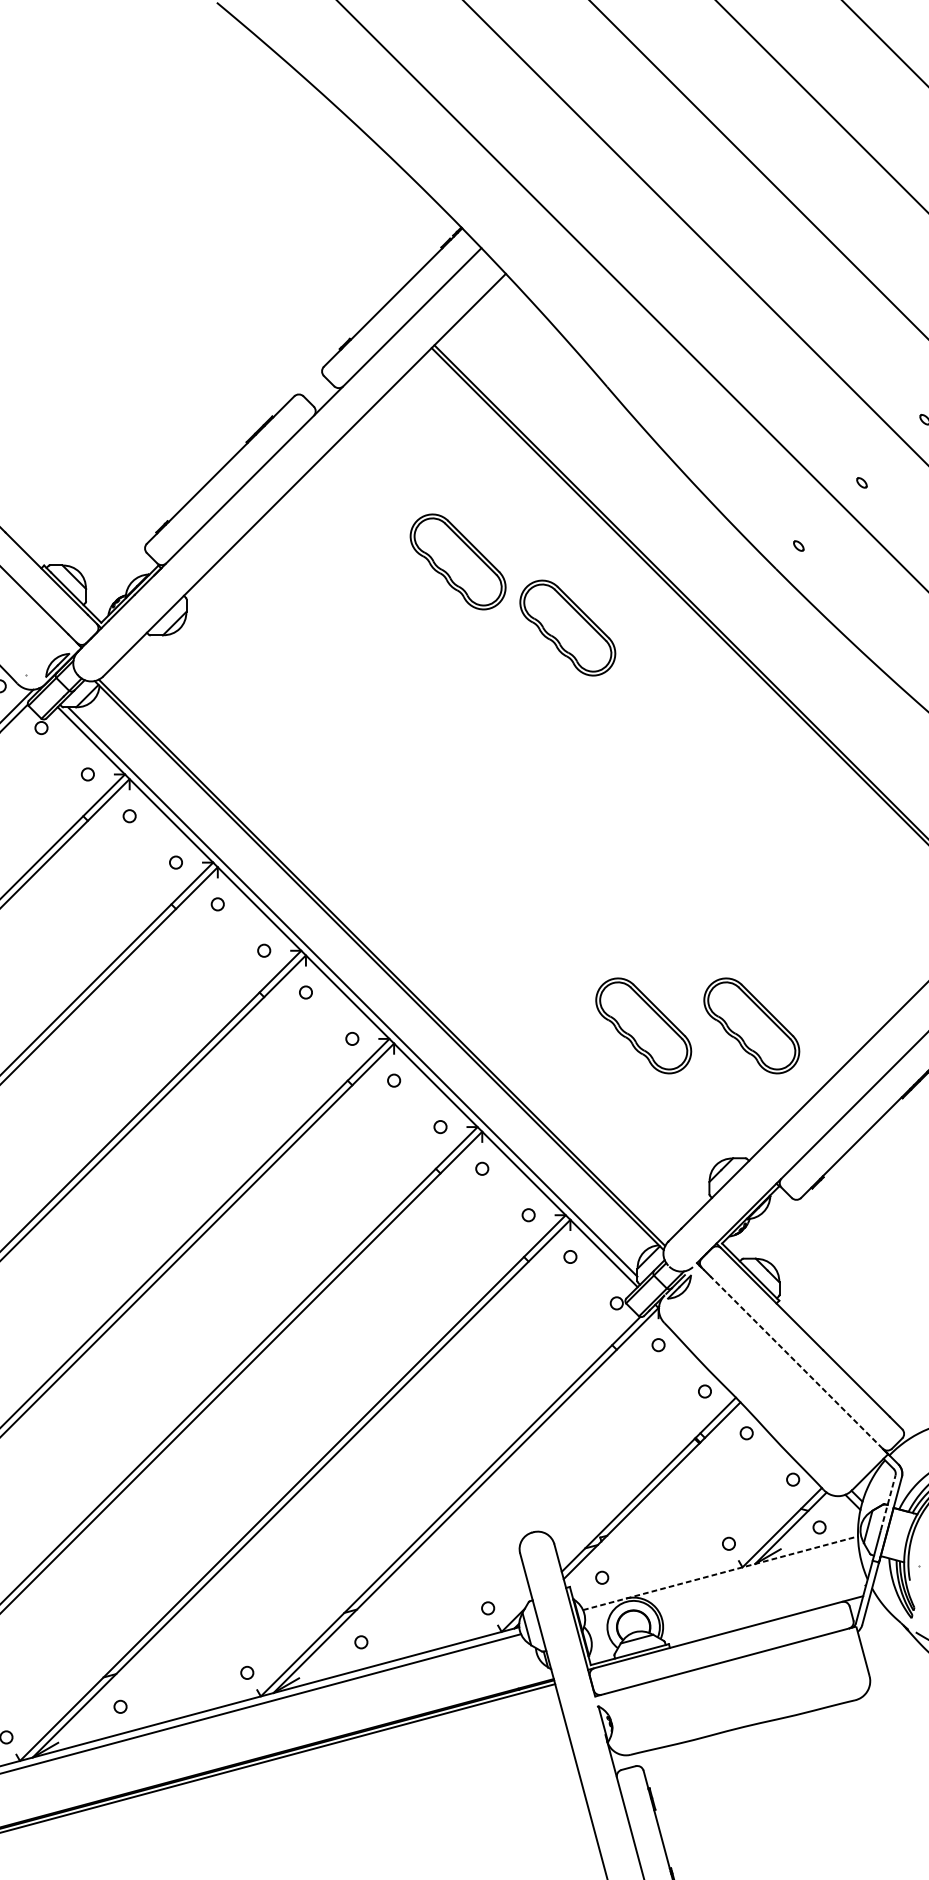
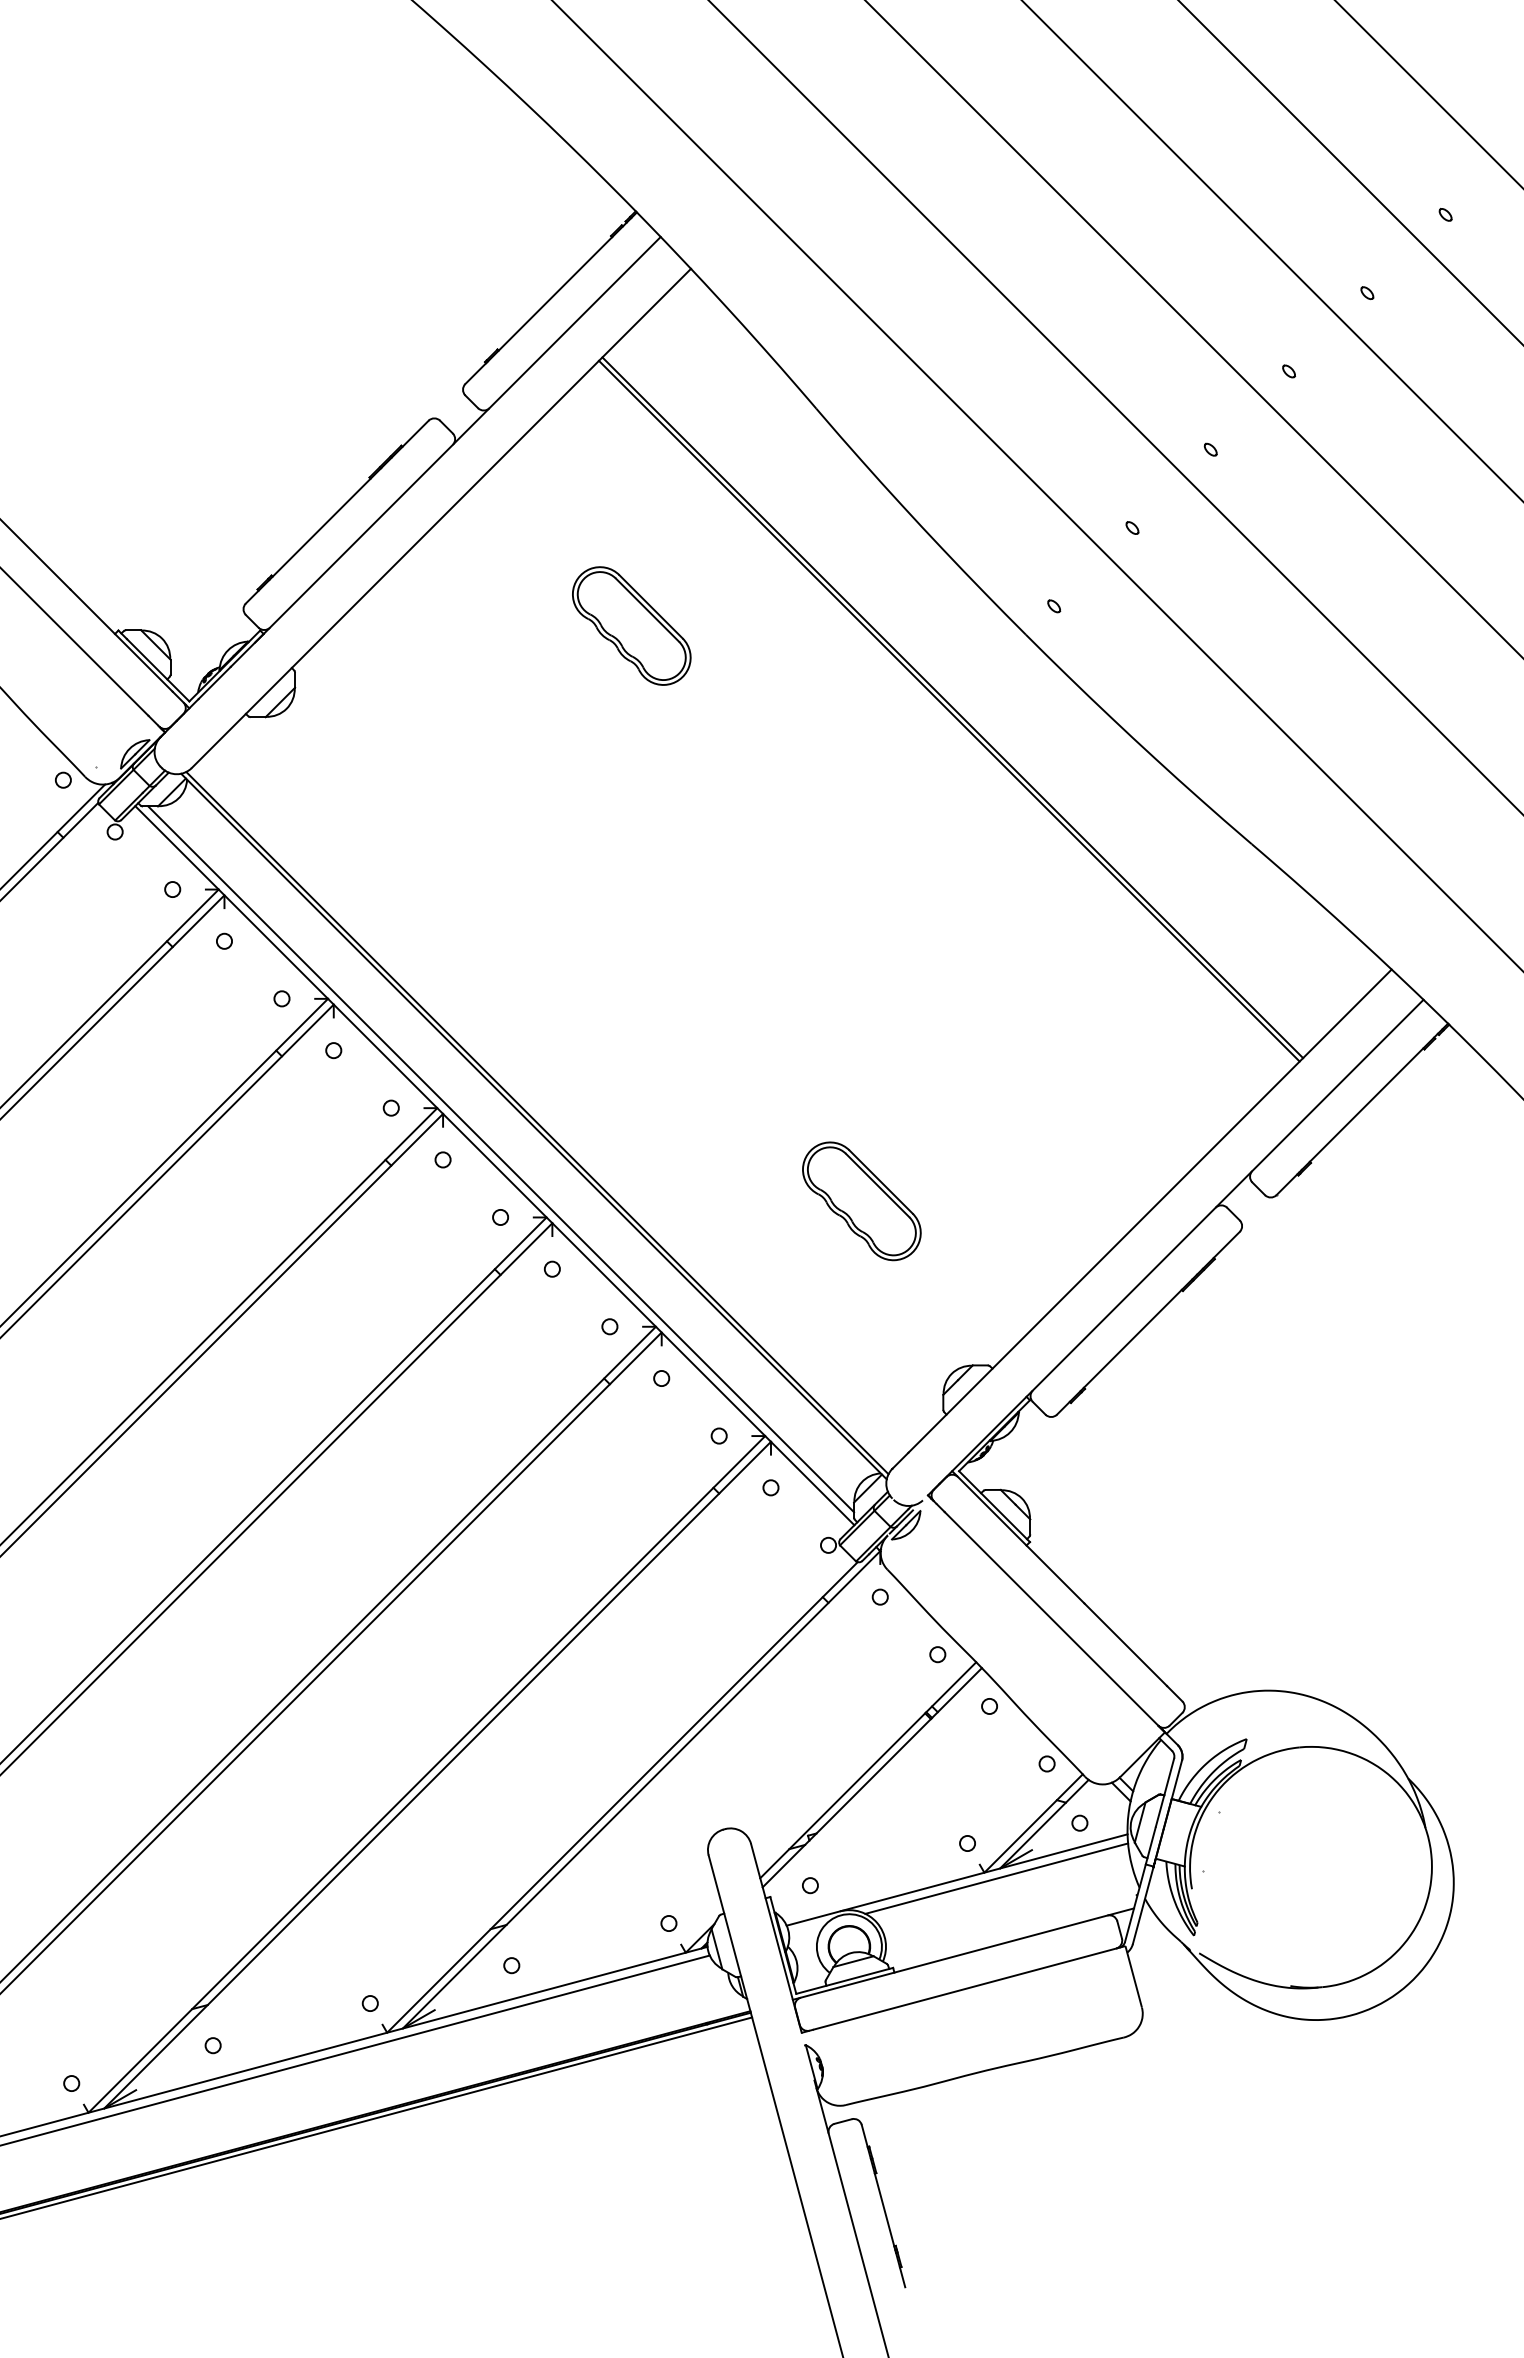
part: (567, 627) -> (767, 707), removed
part: (751, 1026) -> (995, 1201), removed
line: (796, 1362) -> (1051, 1618), dashed -> solid
line: (888, 1502) -> (1165, 1792), dashed -> solid
line: (720, 1572) -> (957, 1879), dashed -> solid
line: (752, 1572) -> (996, 1878), added

